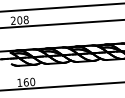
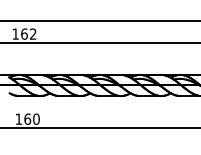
text: (19, 19) -> (24, 33), 208 -> 162

